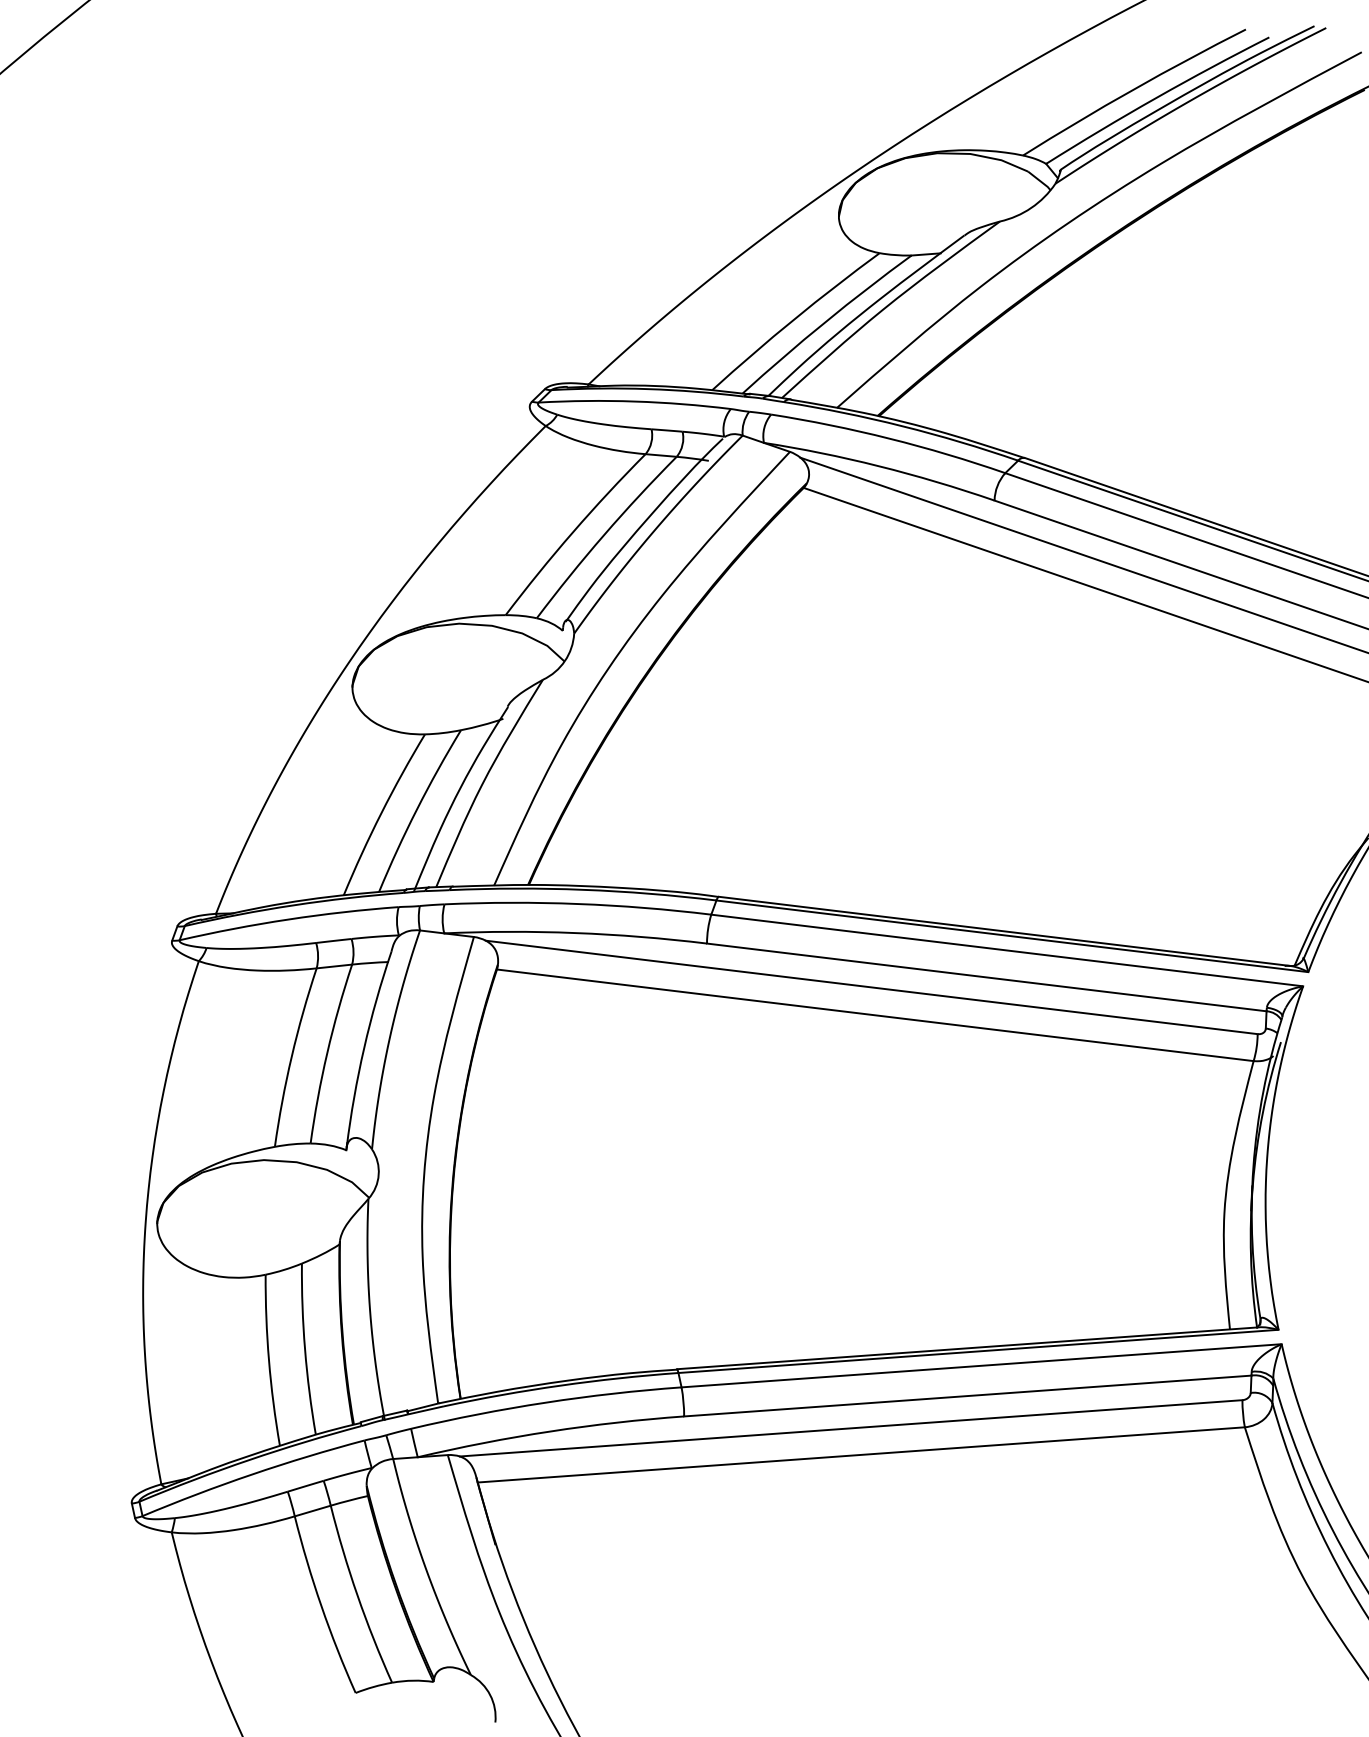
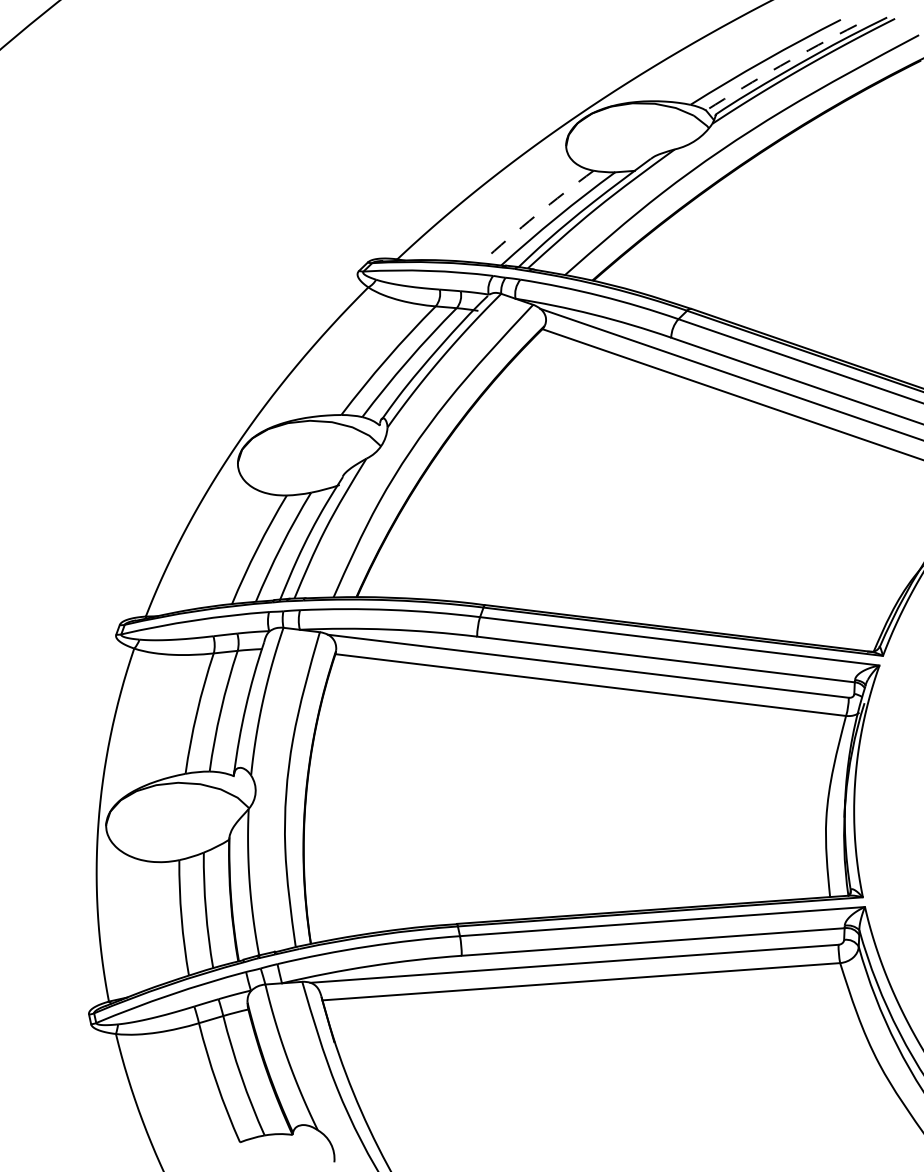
arc: (1156, 98) -> (780, 66), solid -> dashed
arc: (794, 319) -> (536, 215), solid -> dashed

